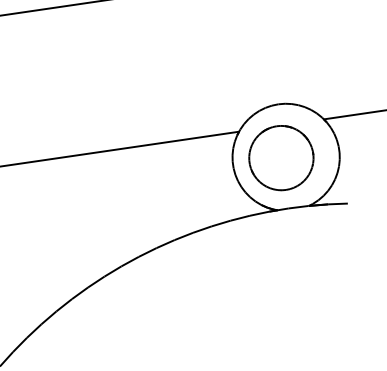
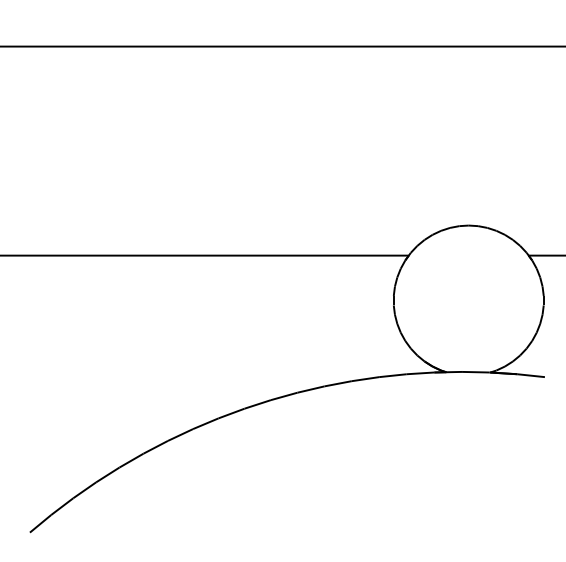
part: (281, 158) -> (461, 300), removed

